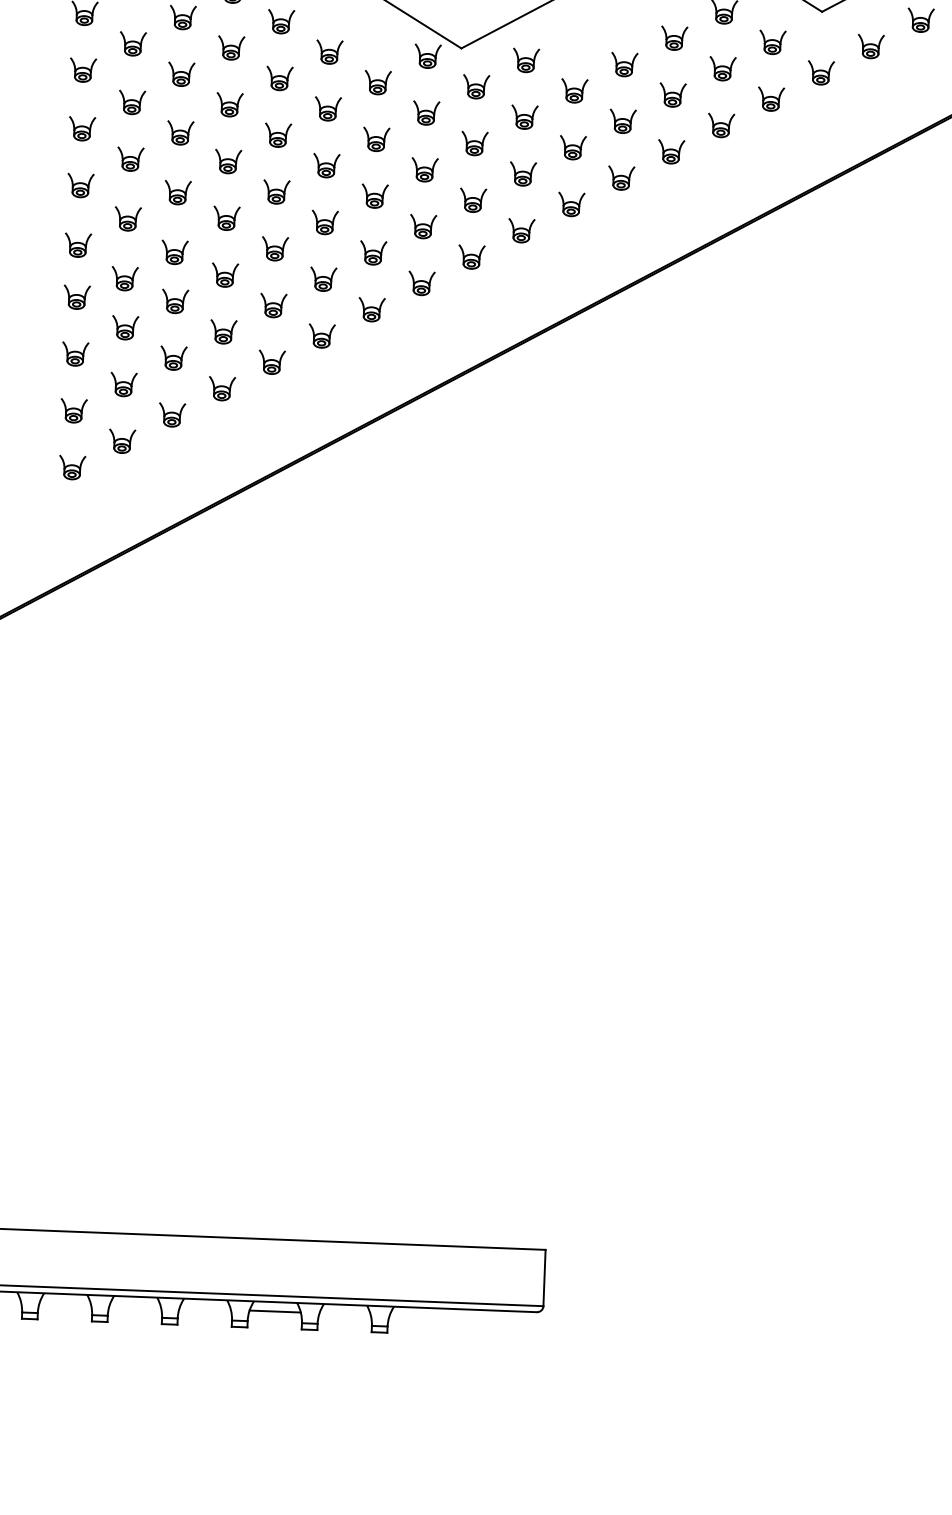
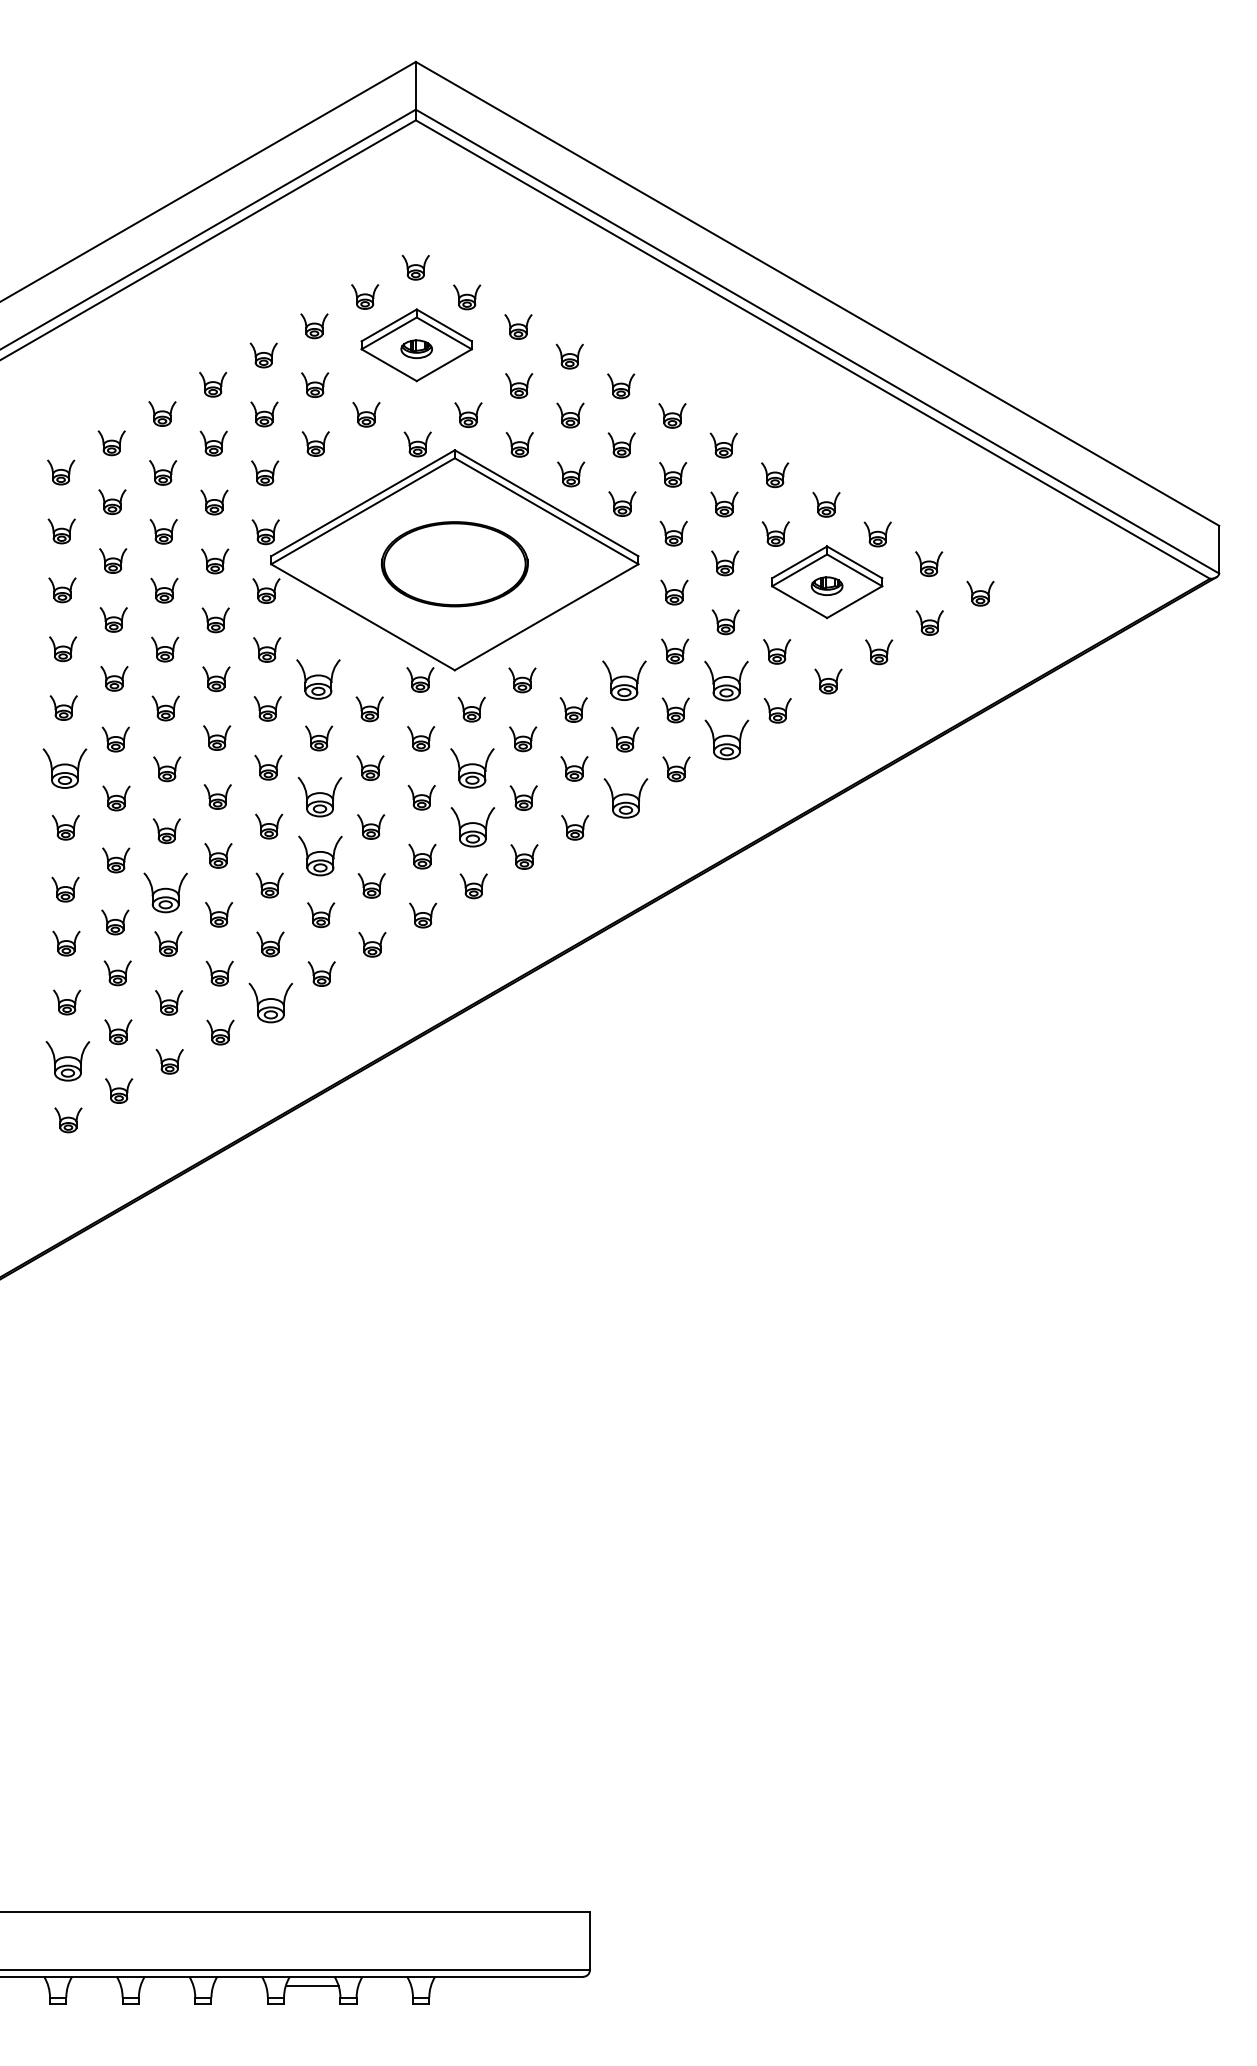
part: (329, 52) -> (318, 679), size x1.6
part: (624, 64) -> (624, 680), size x1.6
part: (722, 68) -> (726, 680), size x1.6
part: (721, 125) -> (727, 739), size x1.6
part: (82, 128) -> (65, 768), size x1.6
part: (474, 143) -> (472, 768), size x1.6
part: (326, 166) -> (319, 797), size x1.6
part: (621, 178) -> (625, 798), size x1.6
part: (473, 200) -> (473, 827), size x1.6
part: (325, 222) -> (320, 856), size x1.6
part: (175, 252) -> (166, 893), size x1.6
part: (272, 362) -> (271, 1003), size x1.6
part: (73, 411) -> (67, 1061), size x1.6

